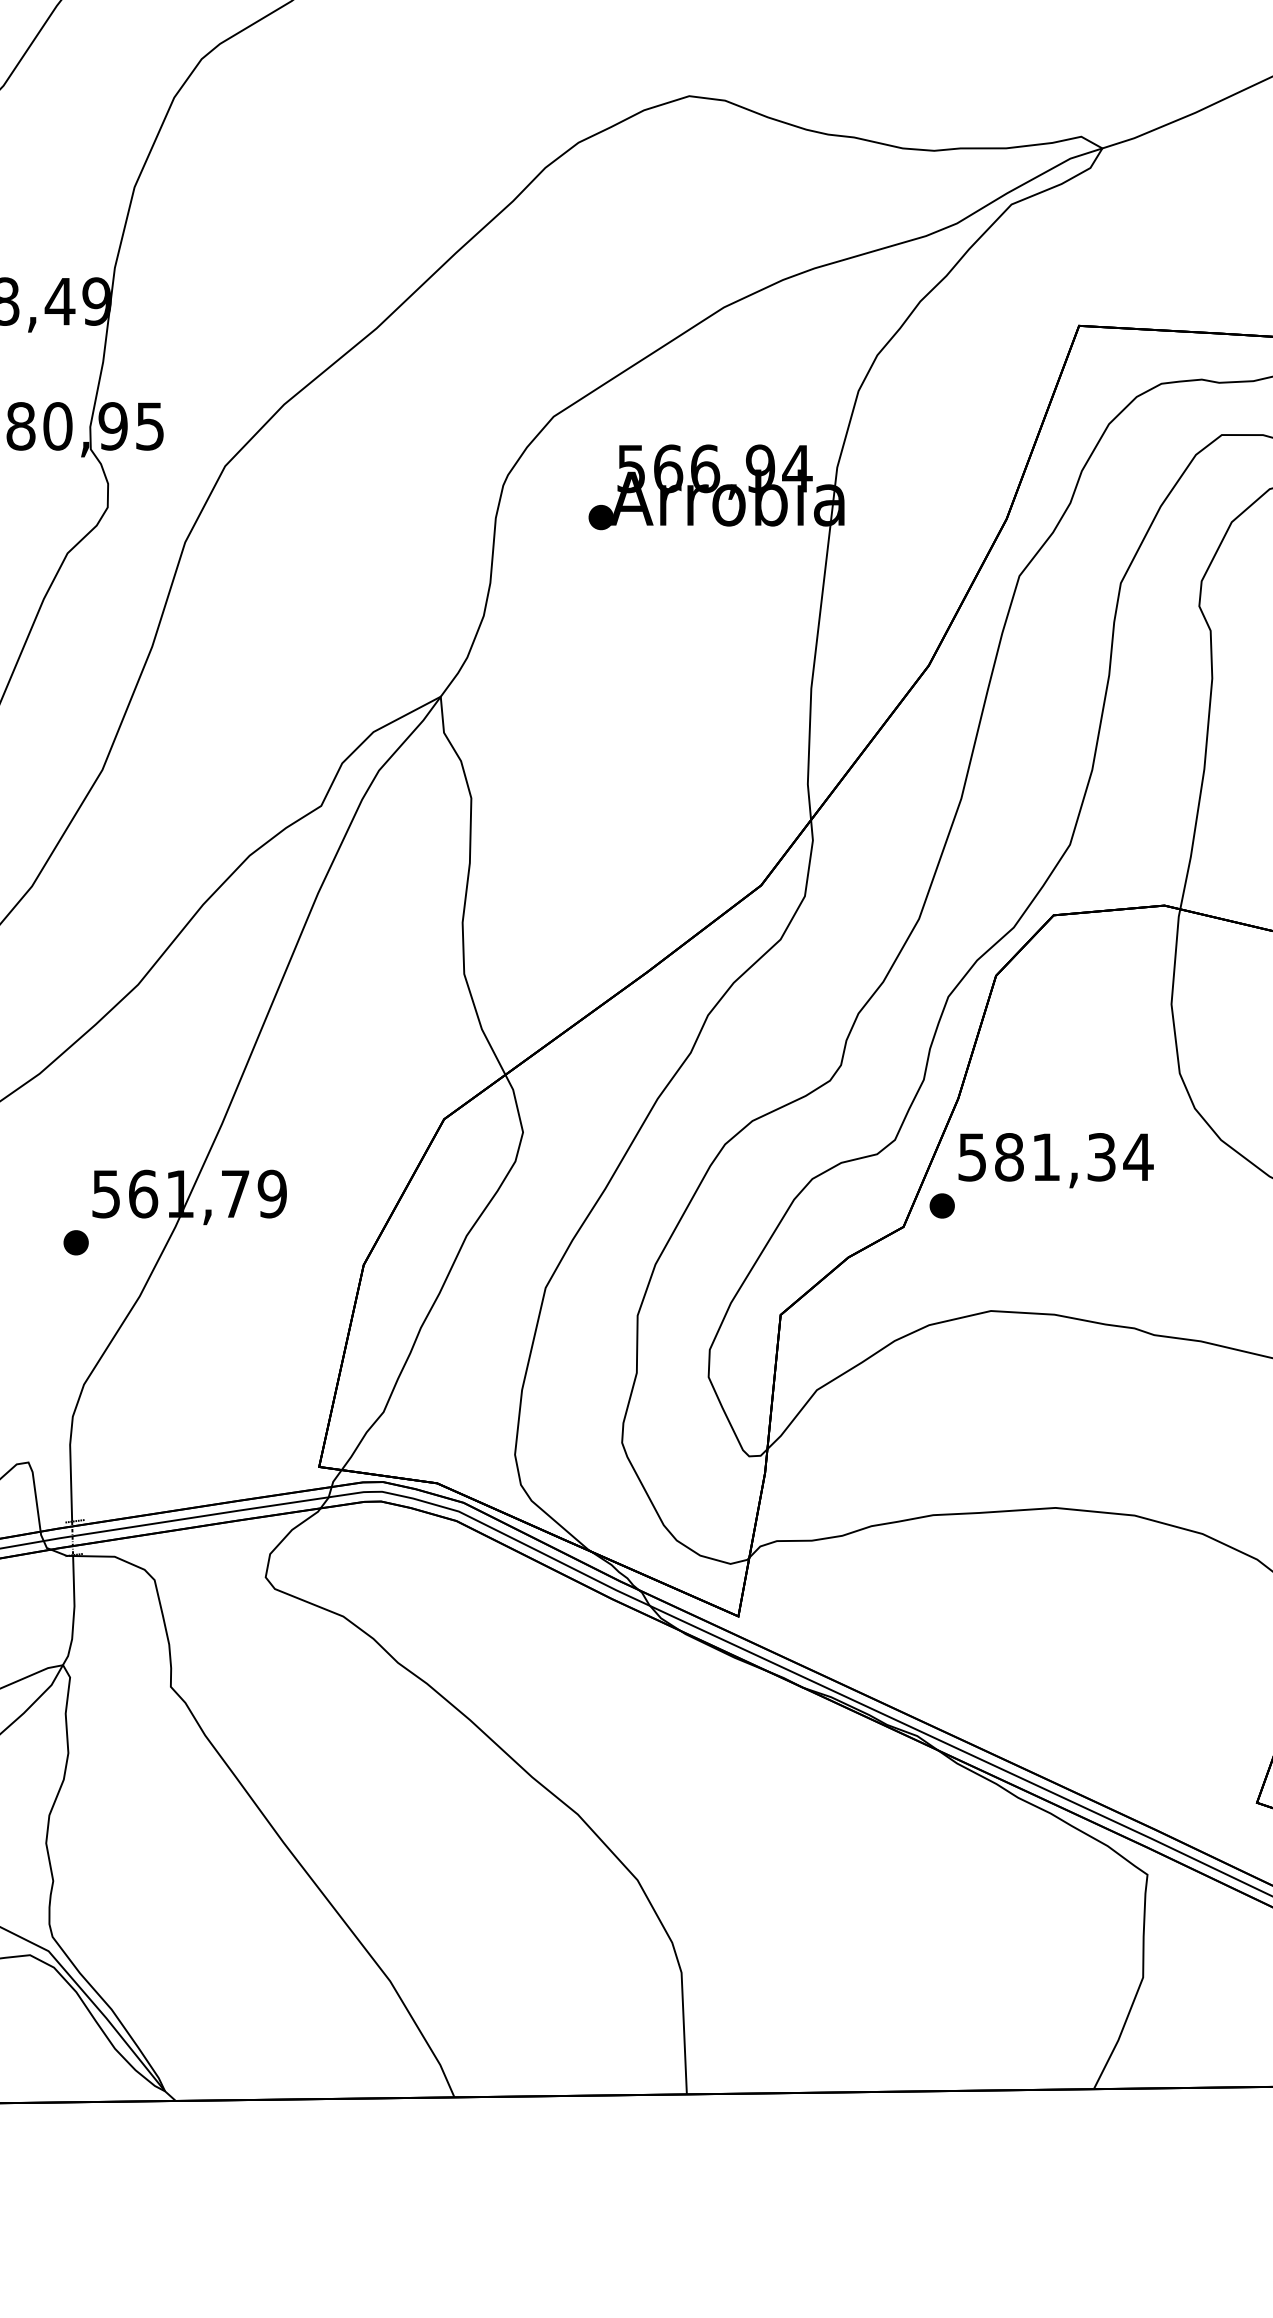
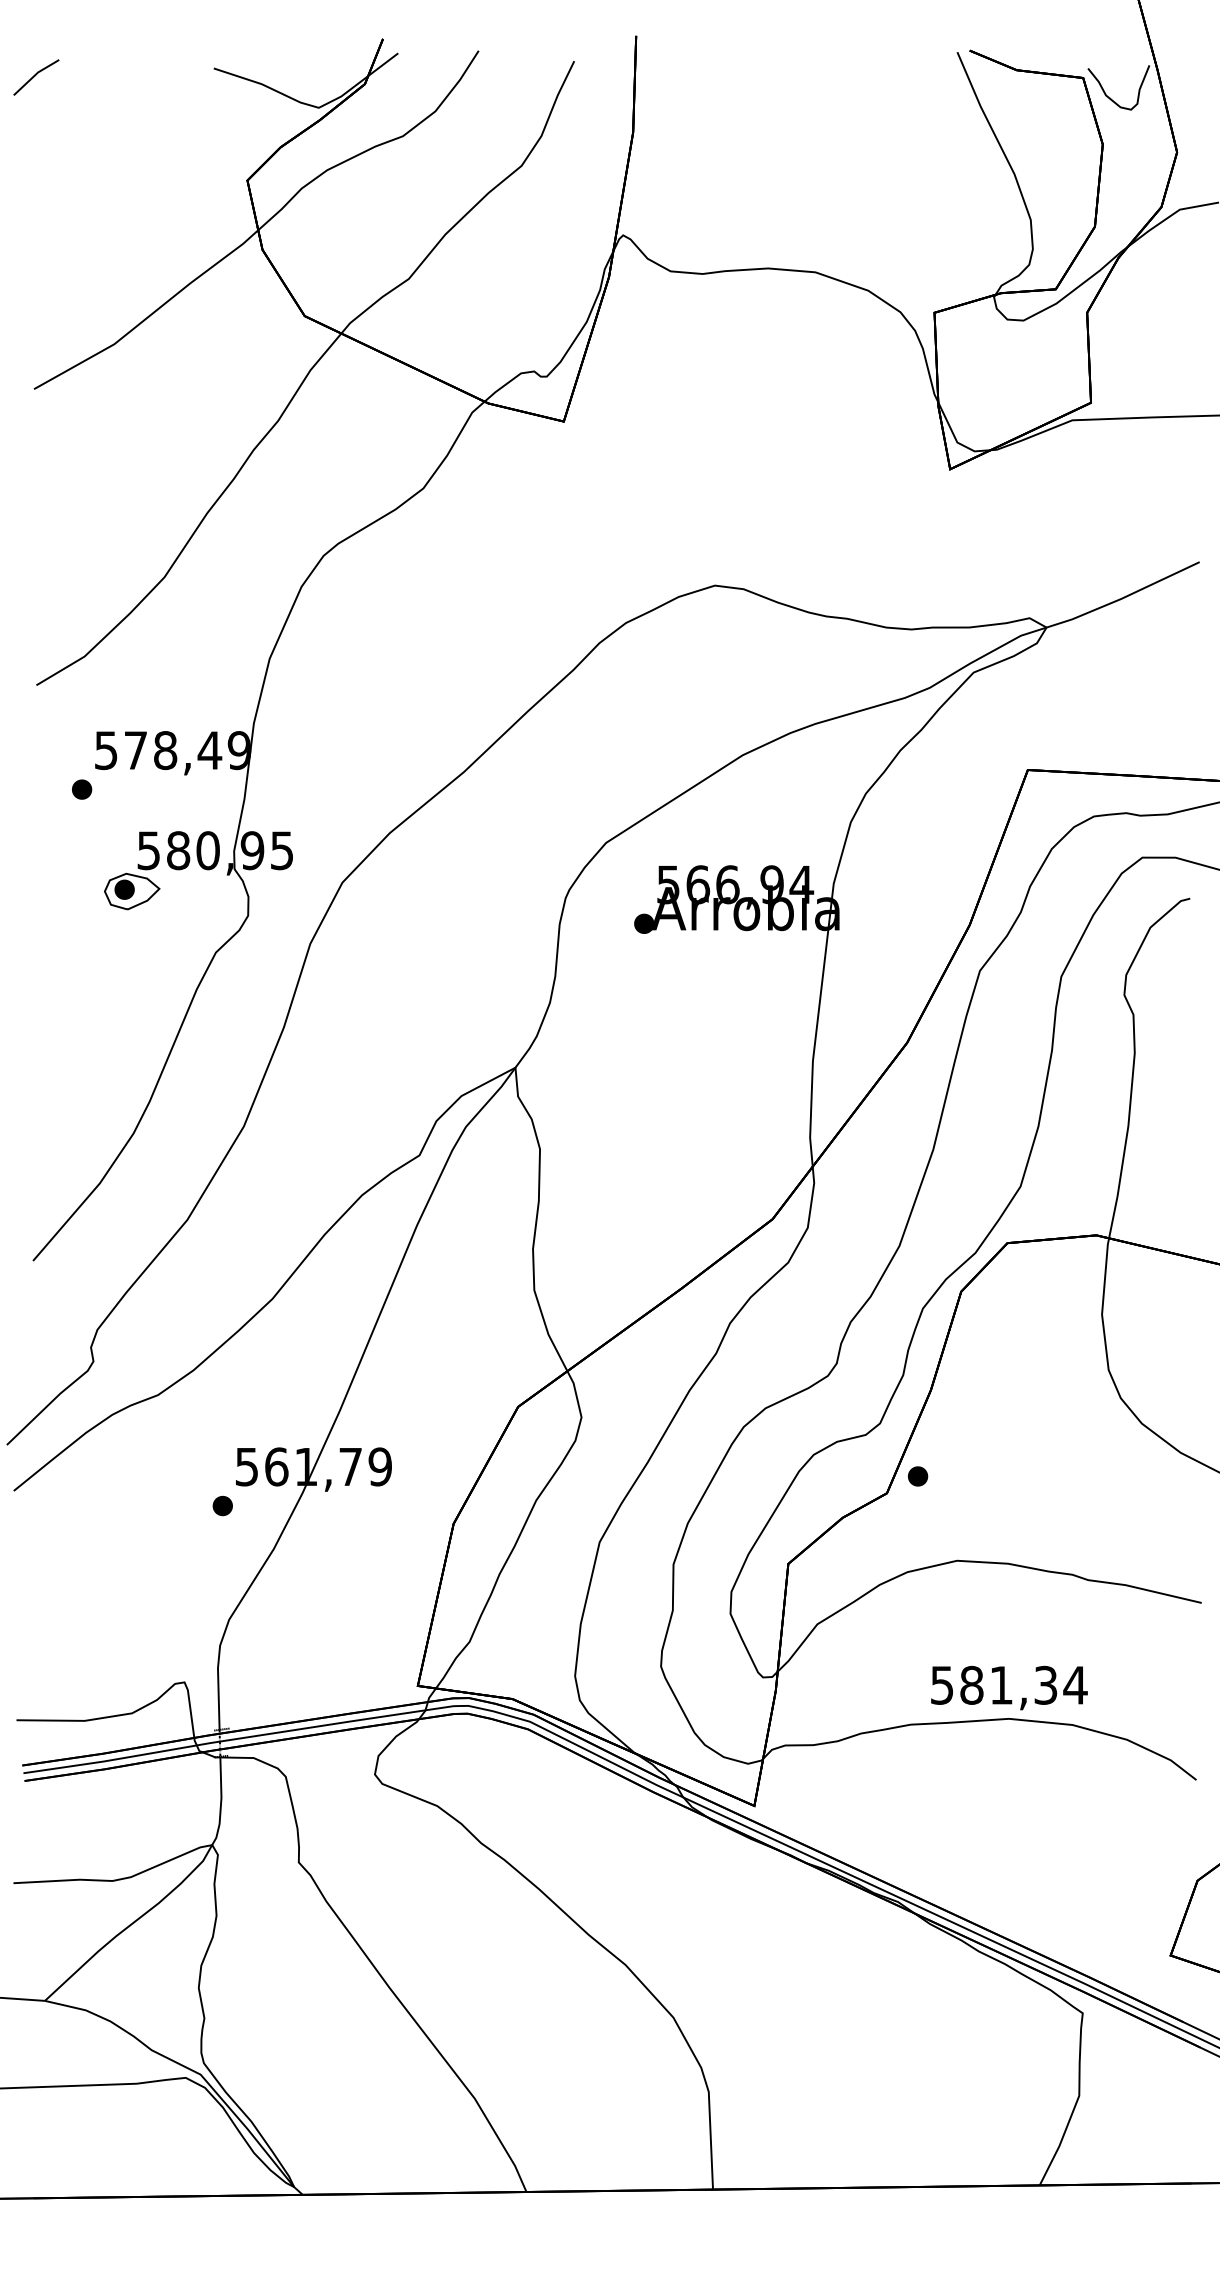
text: (1056, 1159) -> (1009, 1687), moved

